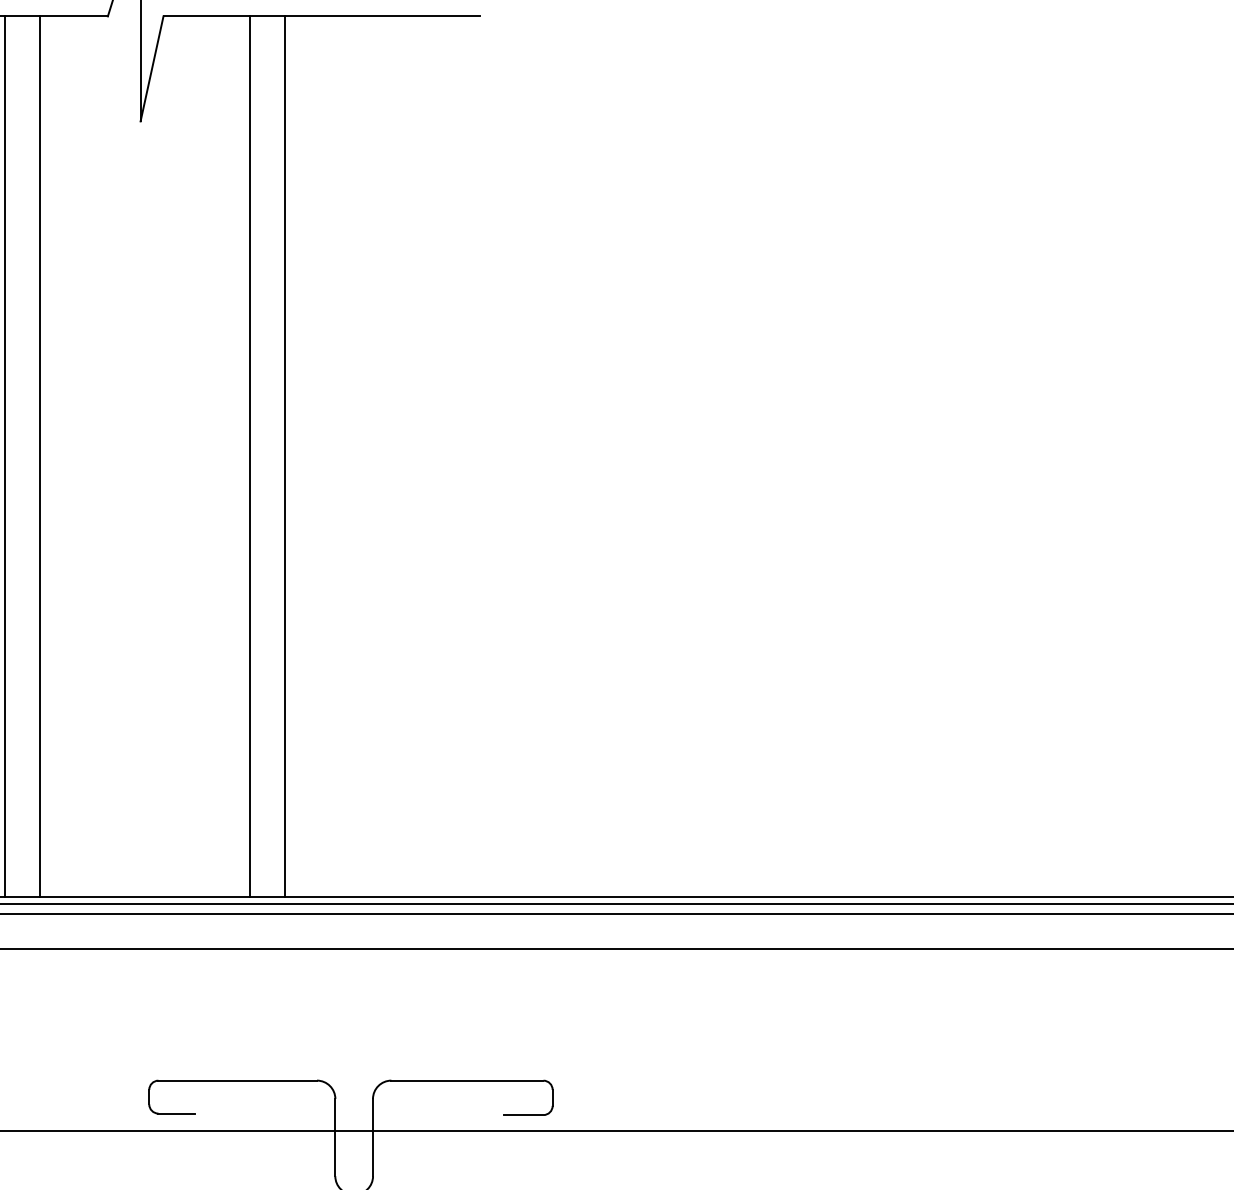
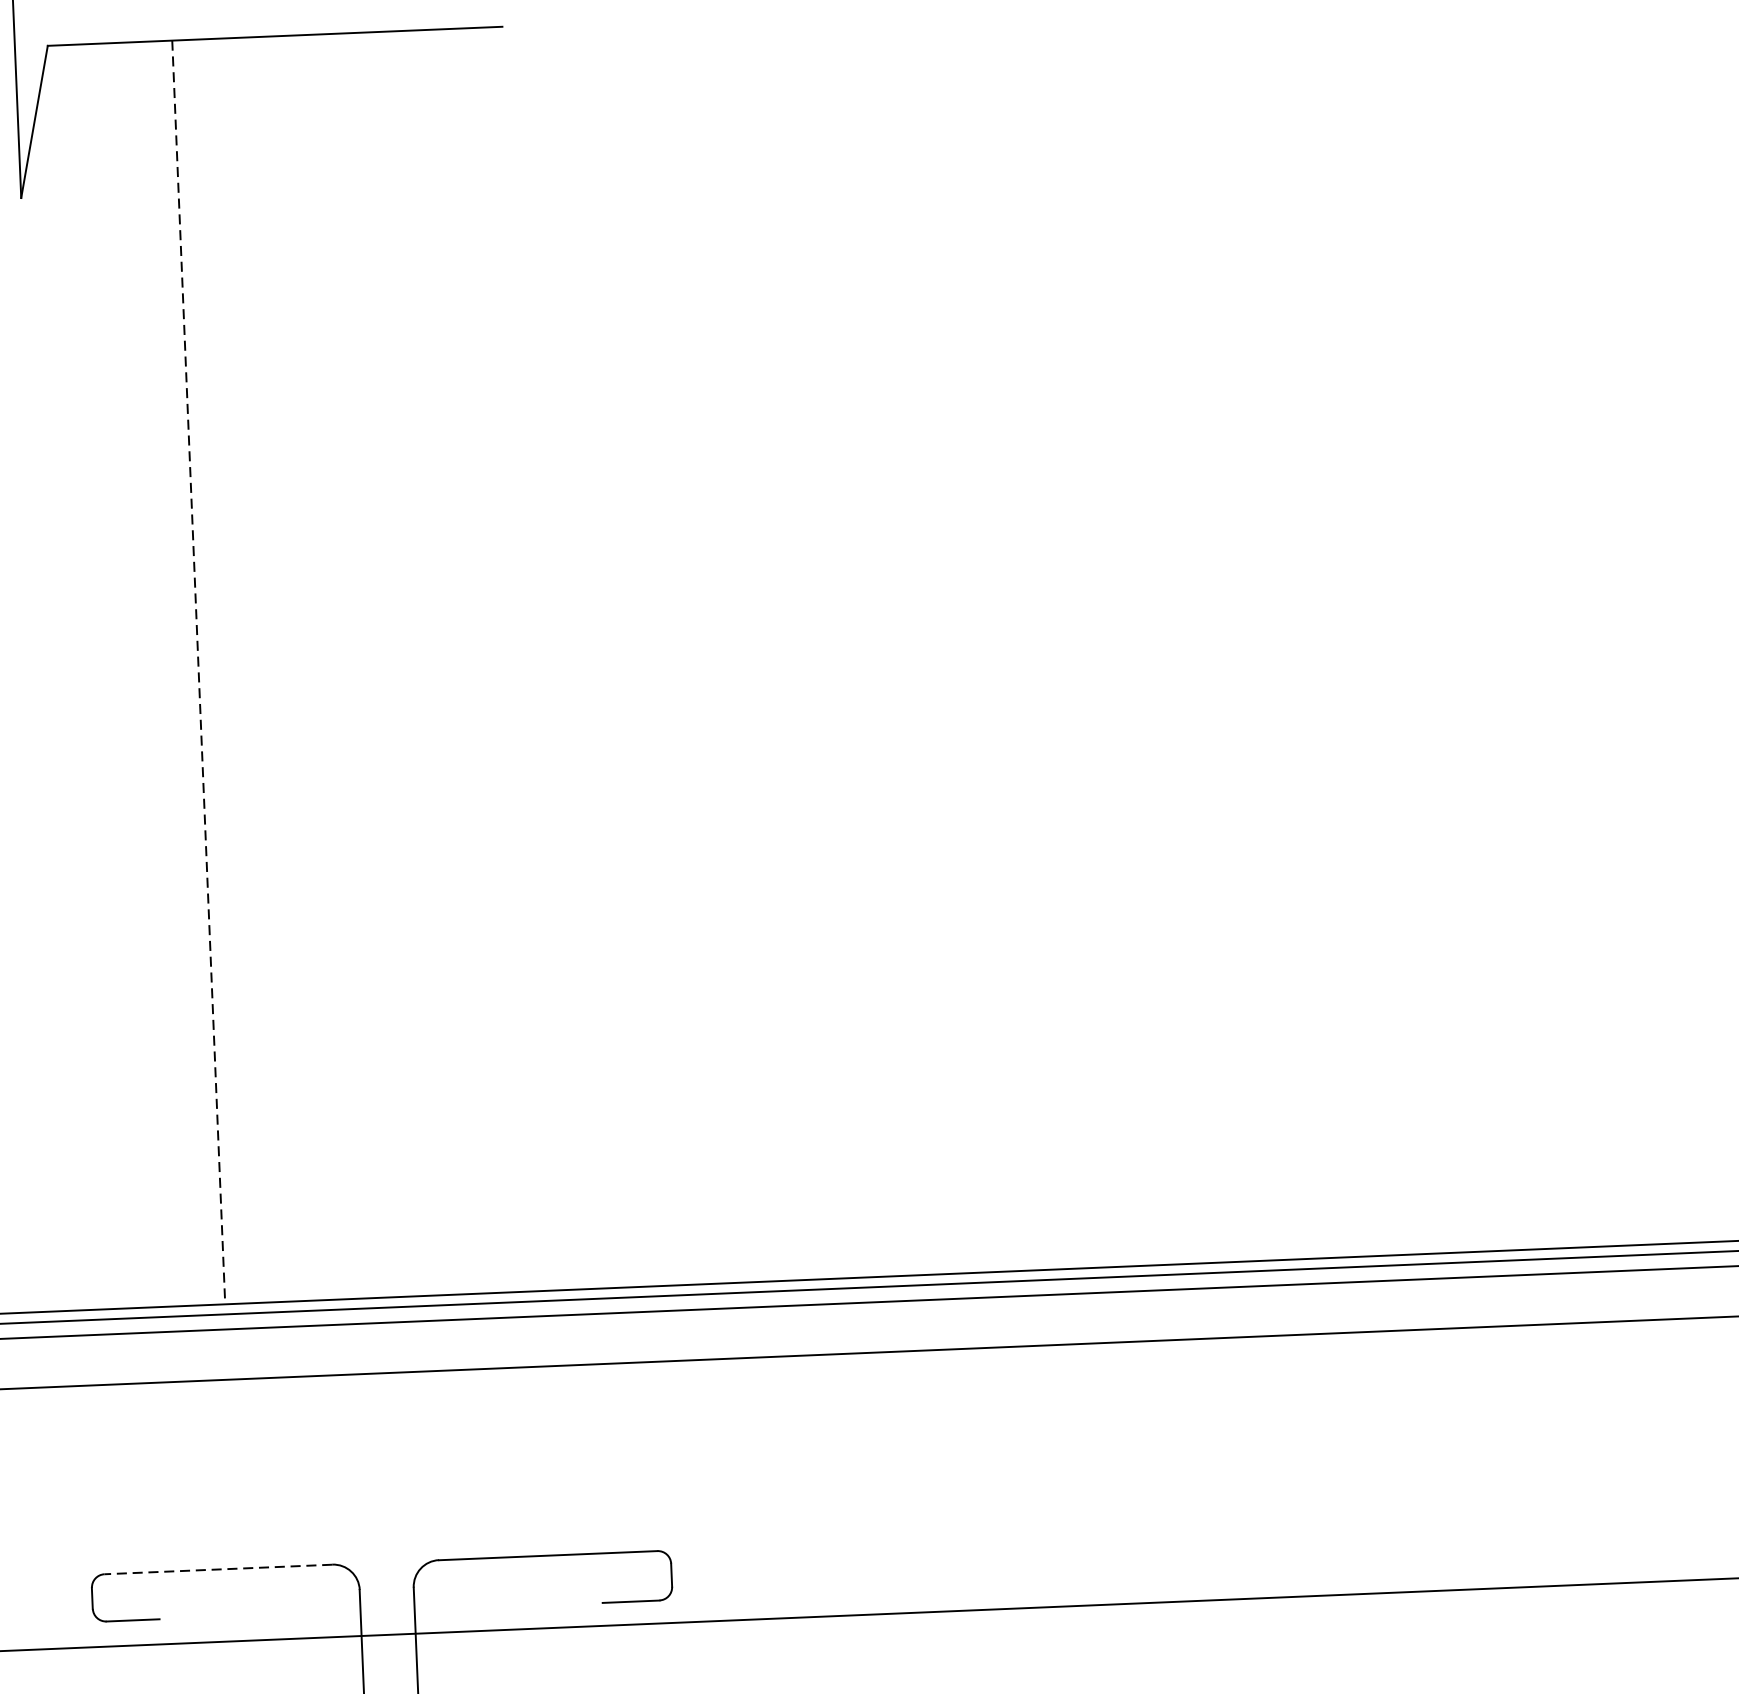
line: (250, 456) -> (199, 672), solid -> dashed
line: (285, 456) -> (249, 670), removed
line: (237, 1080) -> (218, 1569), solid -> dashed

